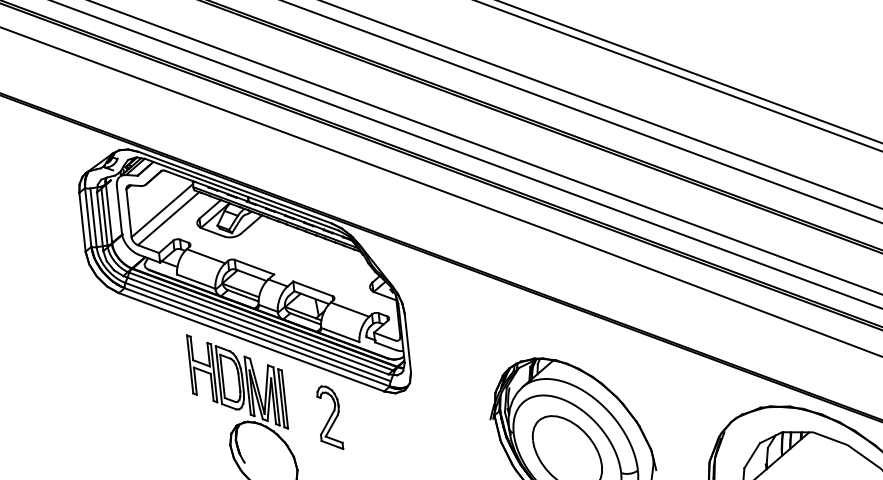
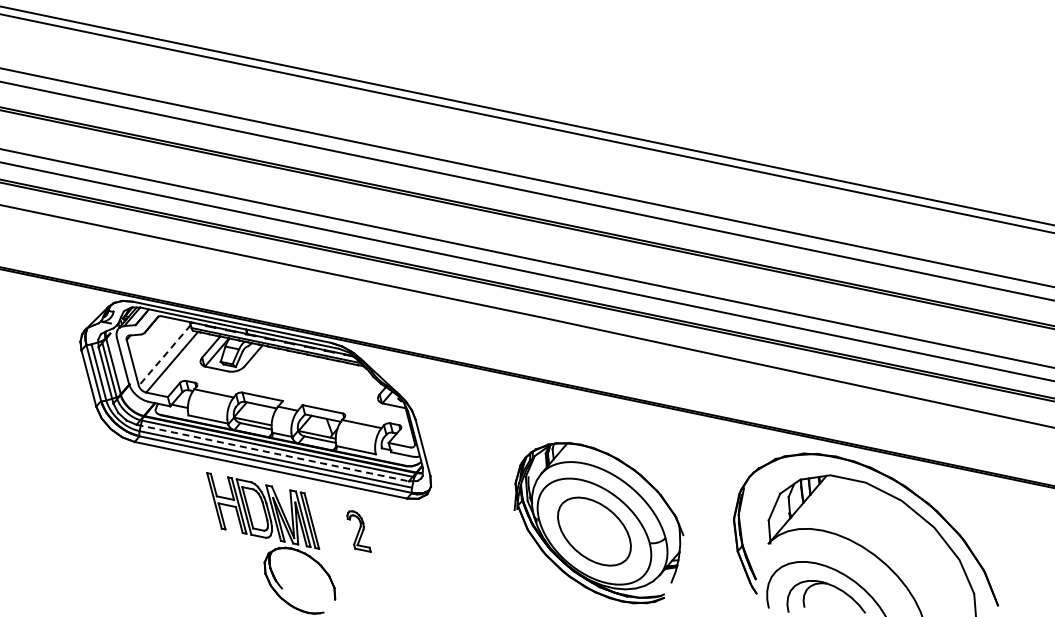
line: (161, 210) -> (164, 355), solid -> dashed
line: (256, 325) -> (273, 453), solid -> dashed
part: (330, 417) -> (358, 531), size x0.7

